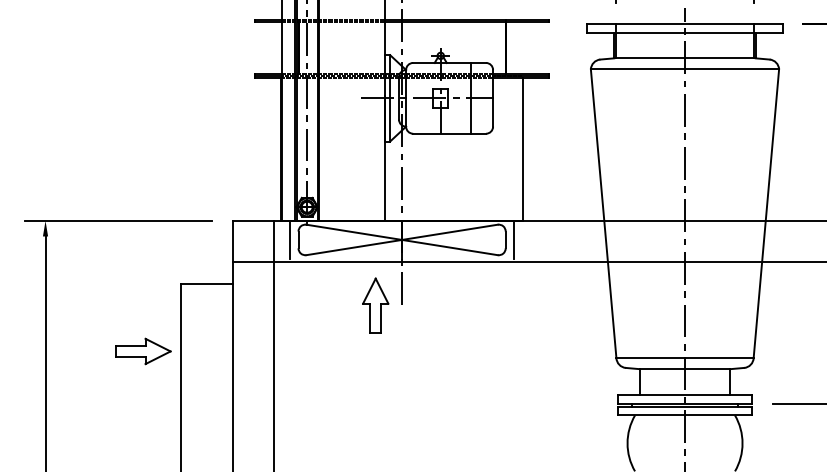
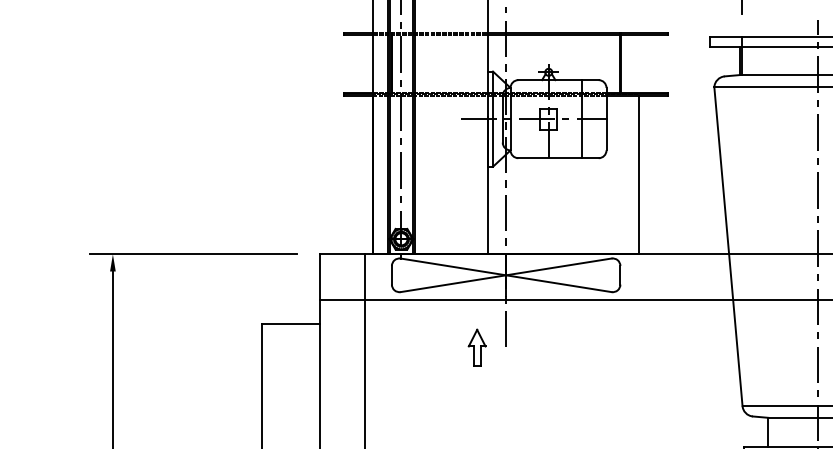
line: (289, 239) -> (381, 274), removed
line: (514, 239) -> (630, 274), removed
part: (375, 305) -> (476, 347), size x0.6
part: (143, 351) -> (220, 398), removed

